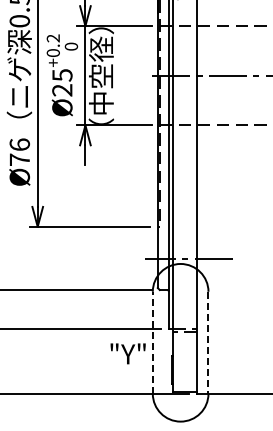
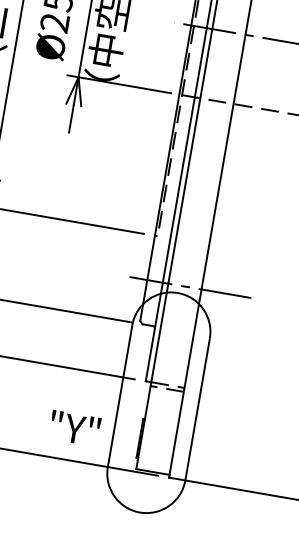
line: (152, 342) -> (119, 395), dashed -> solid
line: (208, 342) -> (197, 409), dashed -> solid
text: (127, 353) -> (74, 427), moved

